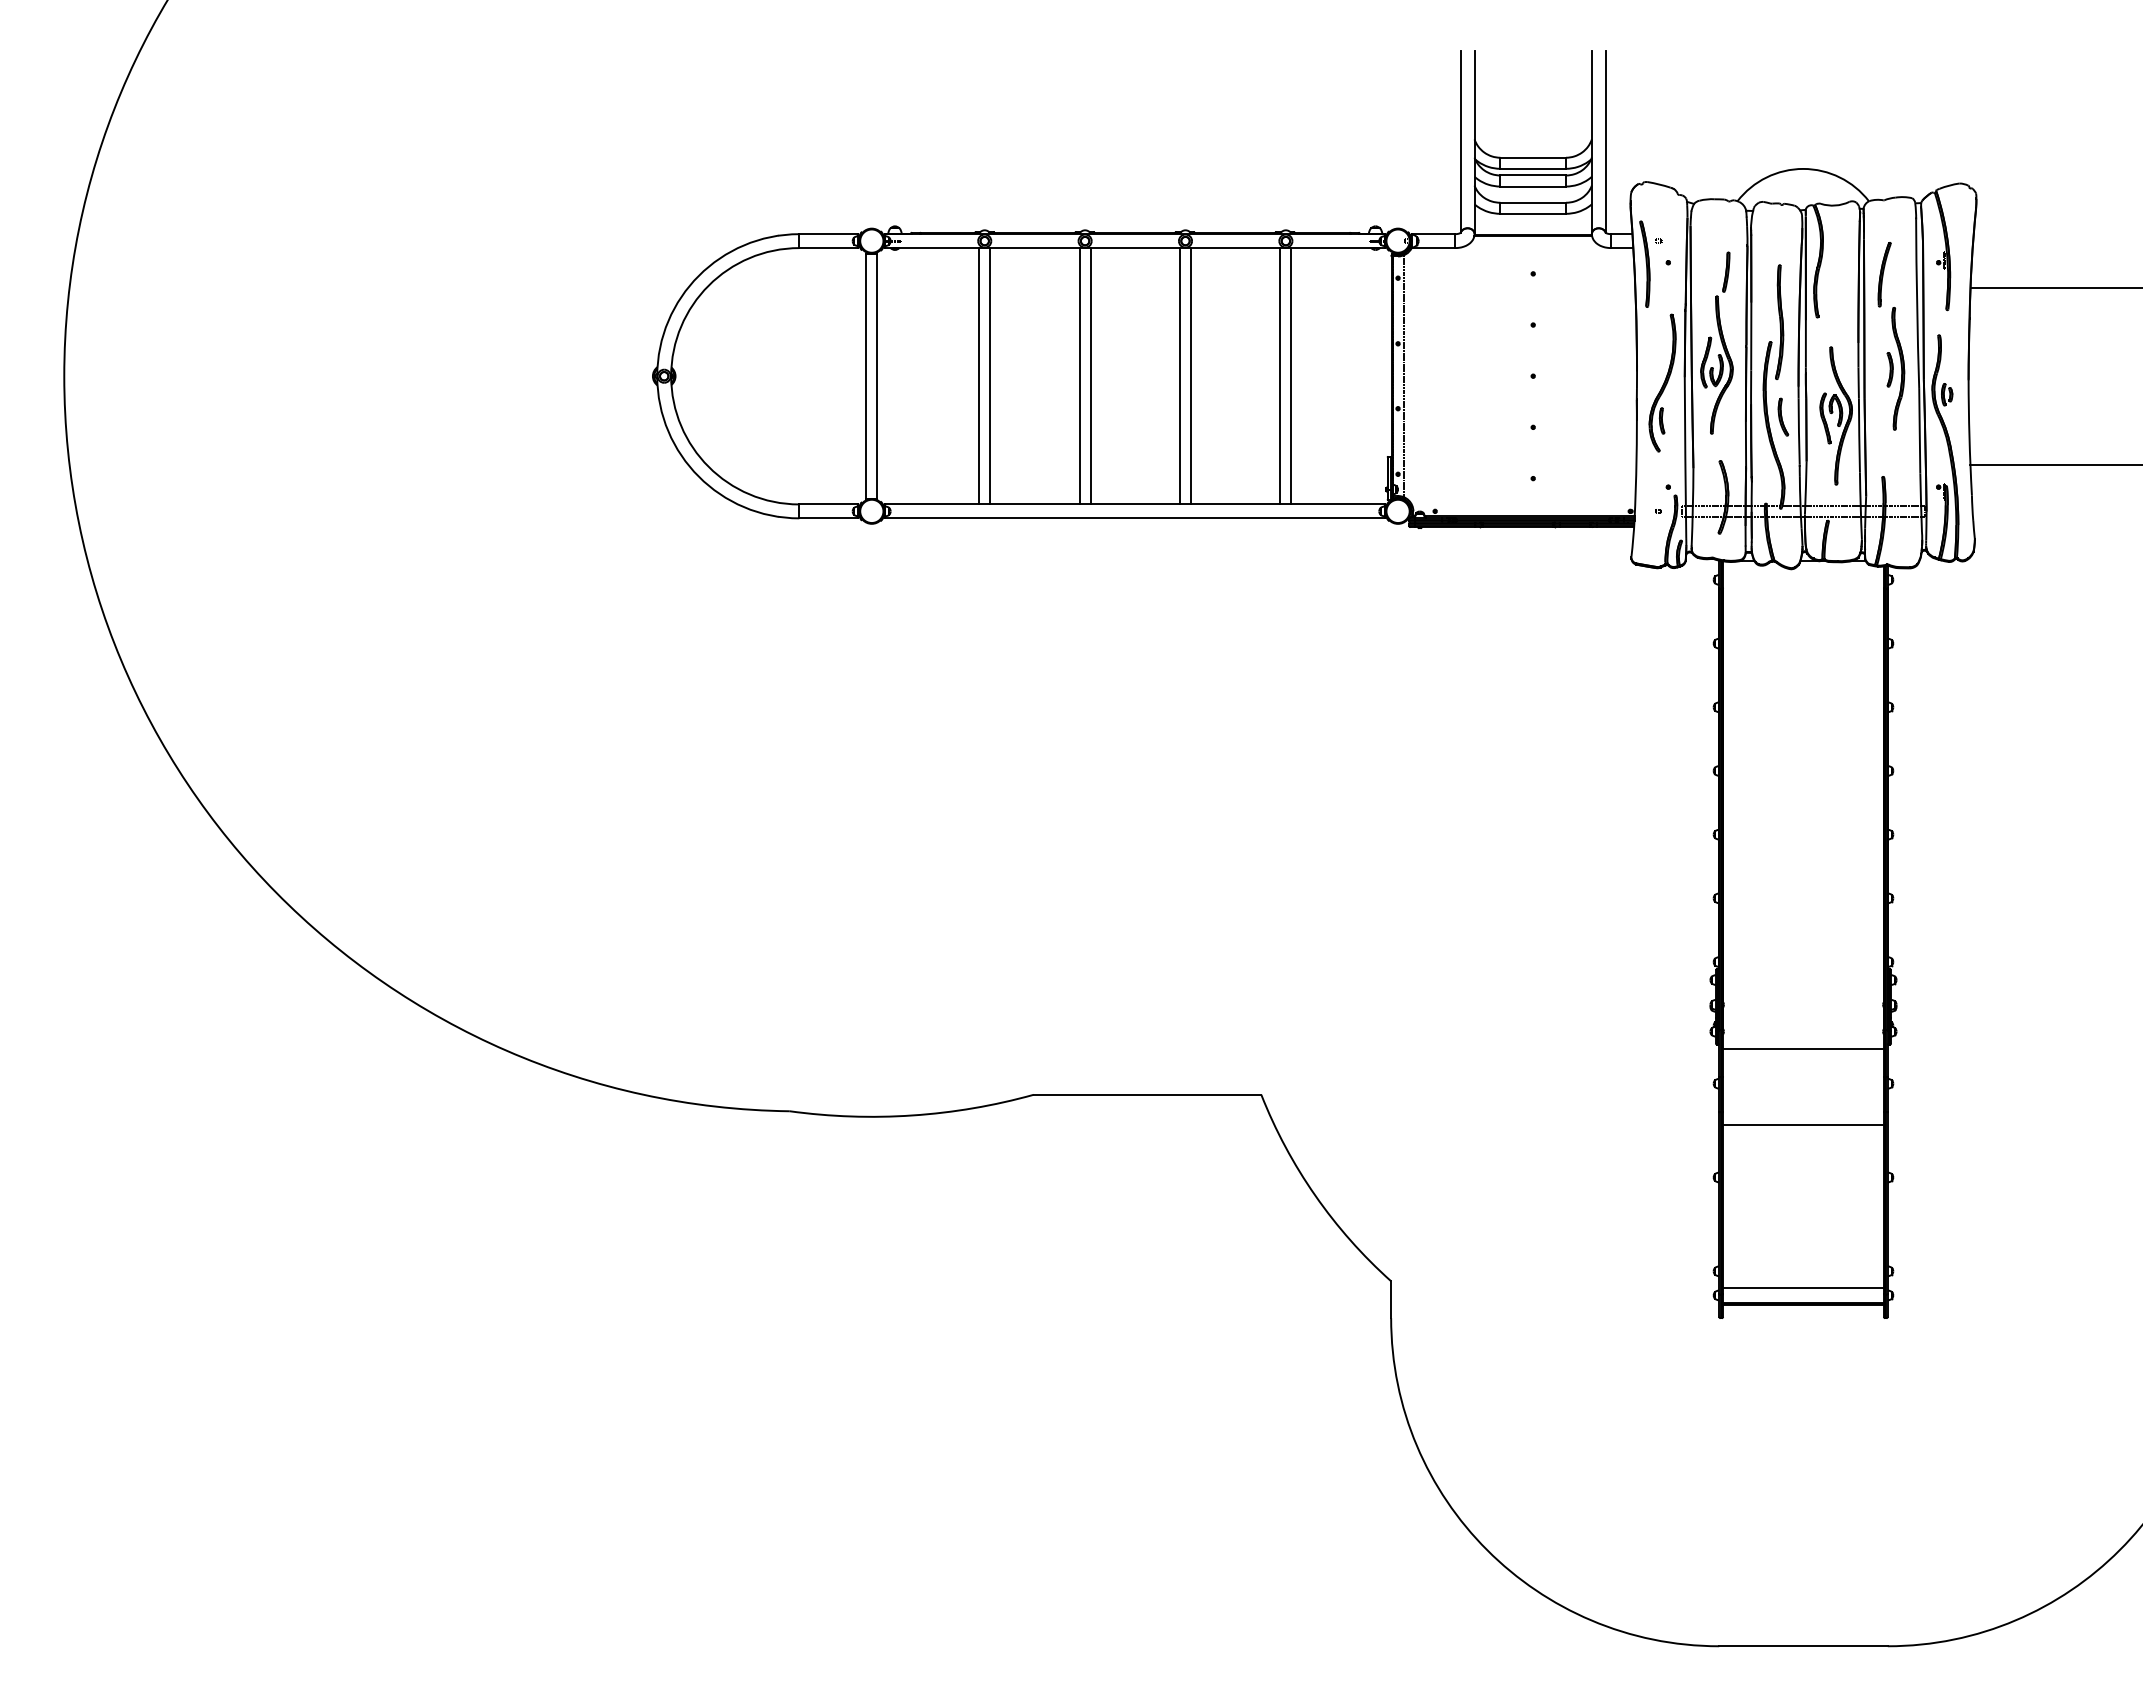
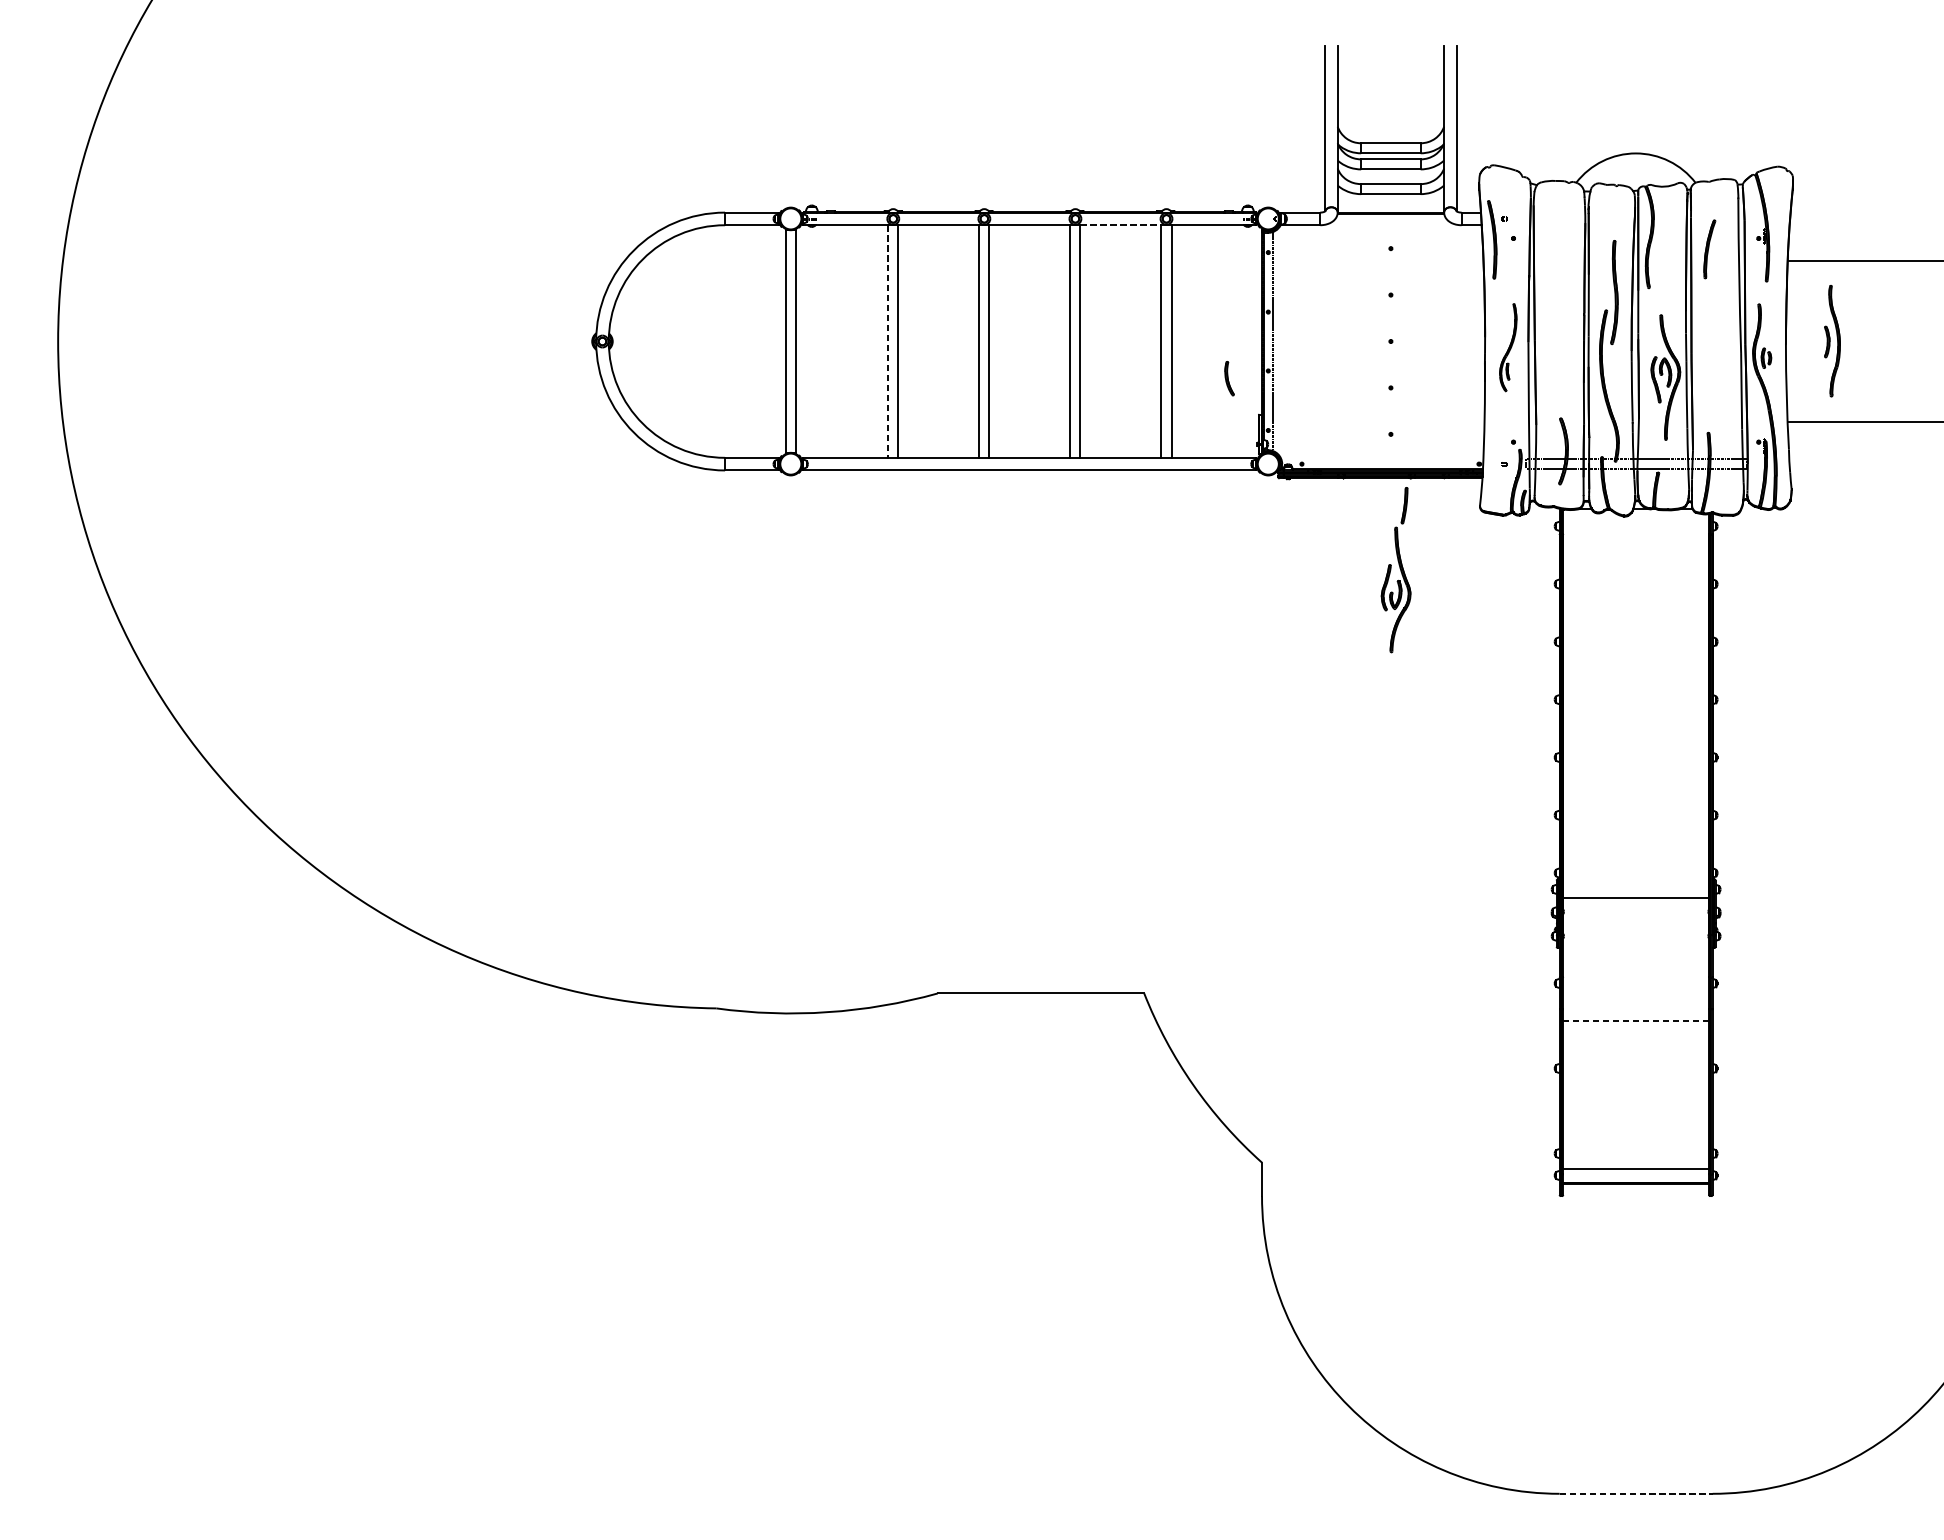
line: (1235, 248) -> (1120, 225), solid -> dashed
part: (1716, 342) -> (1395, 569), moved
part: (1895, 368) -> (1832, 340), moved
line: (979, 376) -> (888, 341), solid -> dashed
part: (1662, 382) -> (1508, 347), size x0.7
part: (1783, 416) -> (1229, 378), moved
line: (1803, 1049) -> (1636, 897), moved
line: (1803, 1125) -> (1636, 1021), solid -> dashed
line: (1804, 1646) -> (1637, 1494), solid -> dashed

